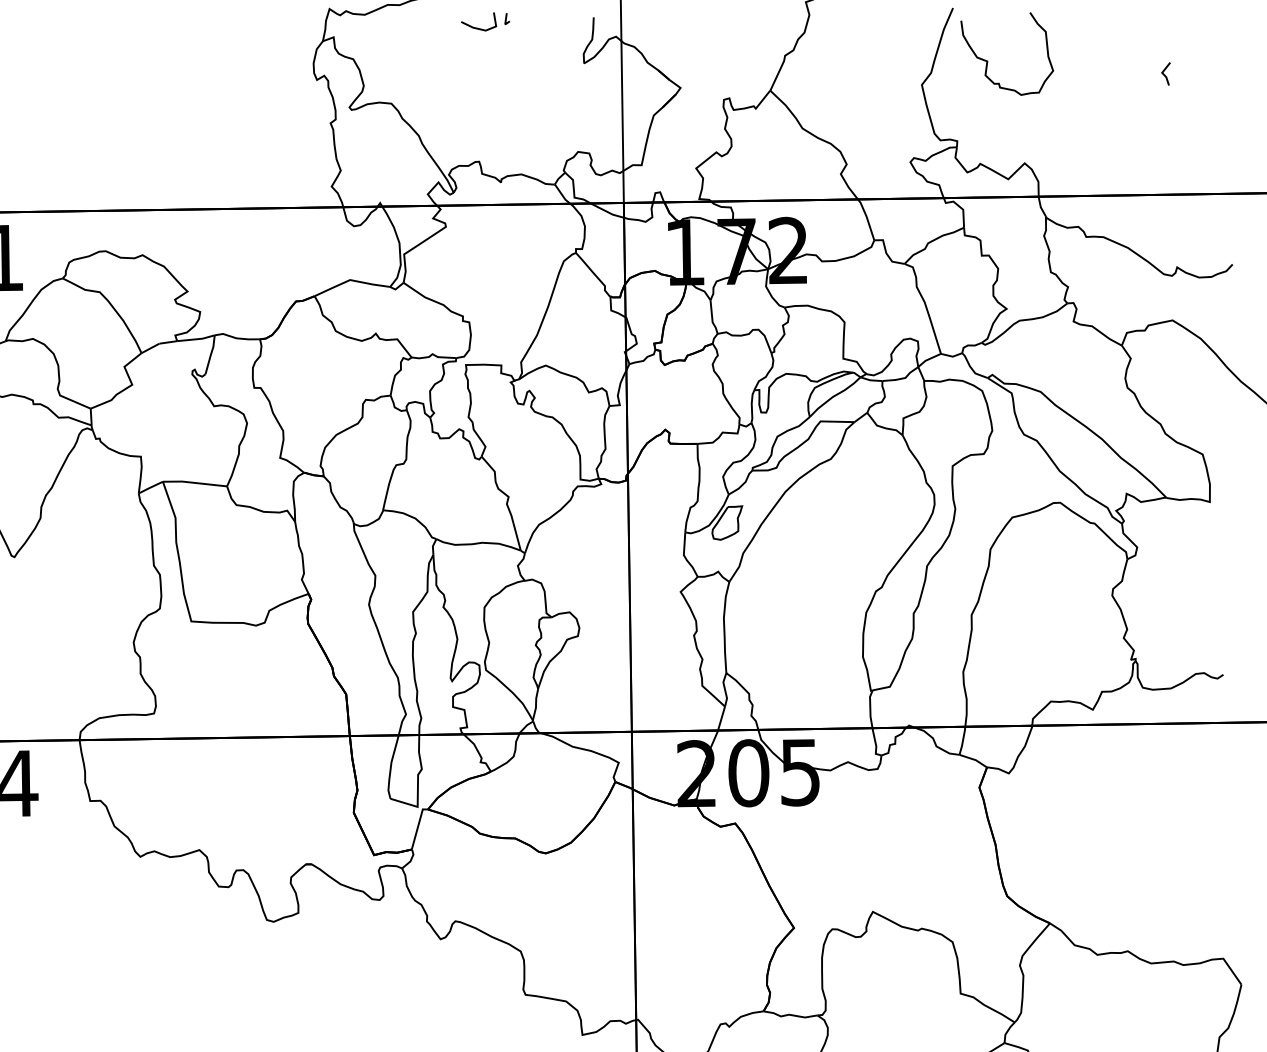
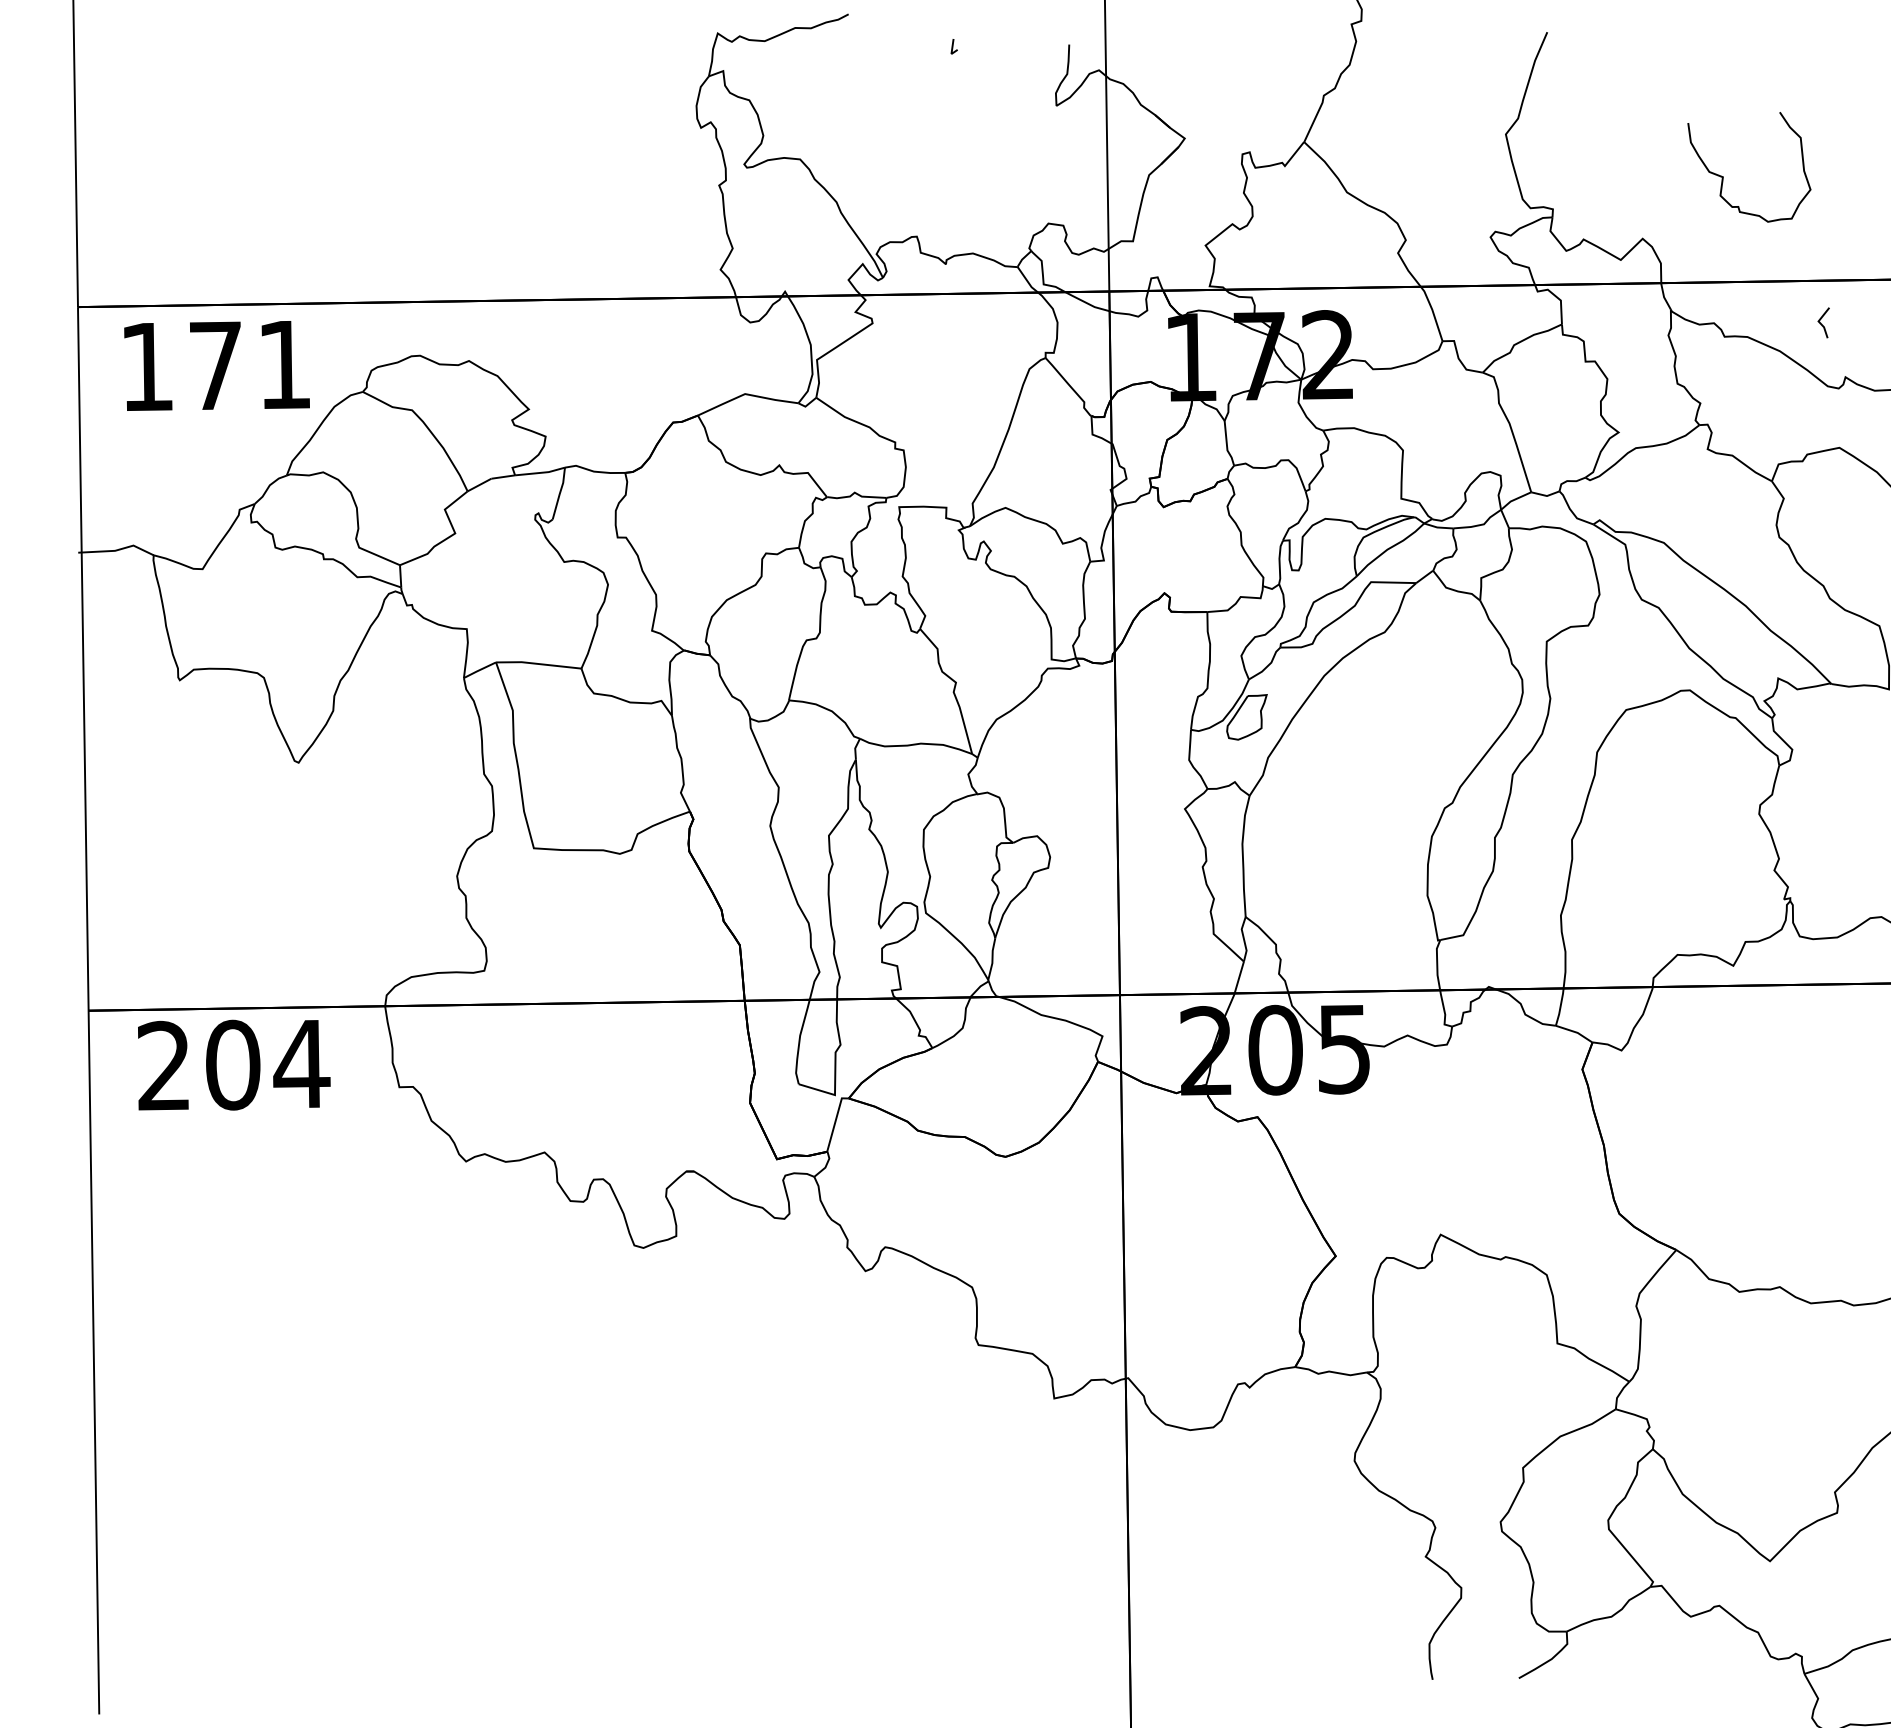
line: (478, 27) -> (915, 58), removed
curve: (987, 60) -> (1723, 176), moved
line: (1164, 74) -> (1821, 323), moved

